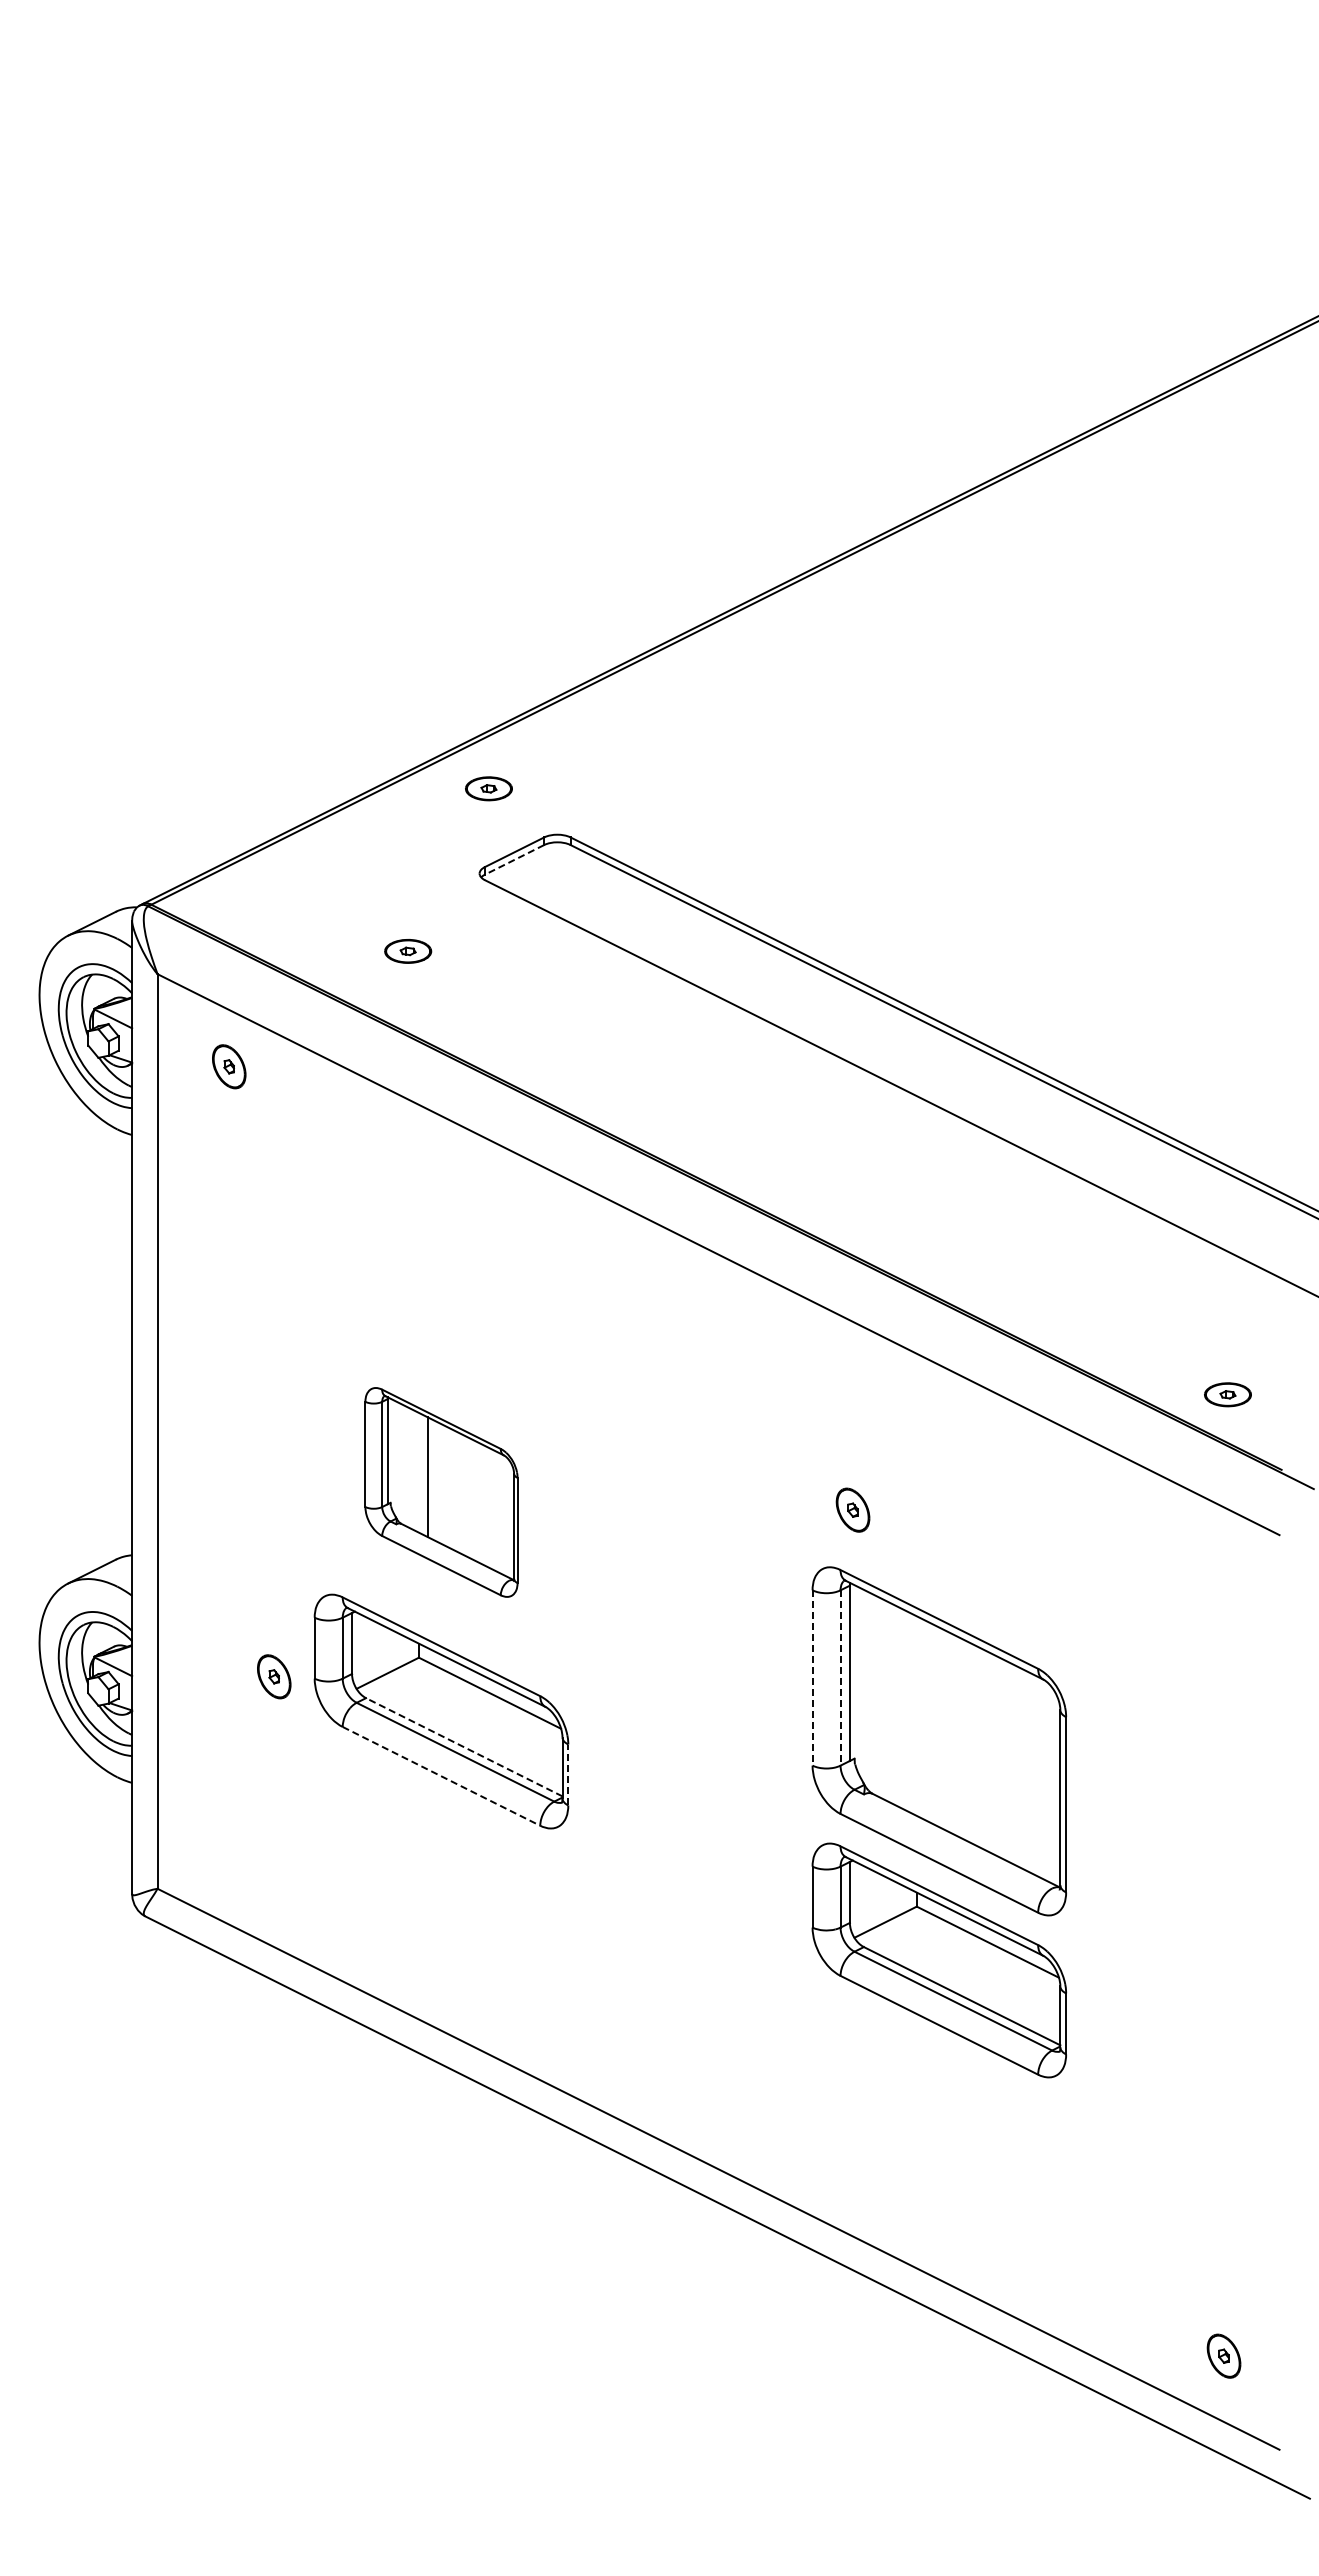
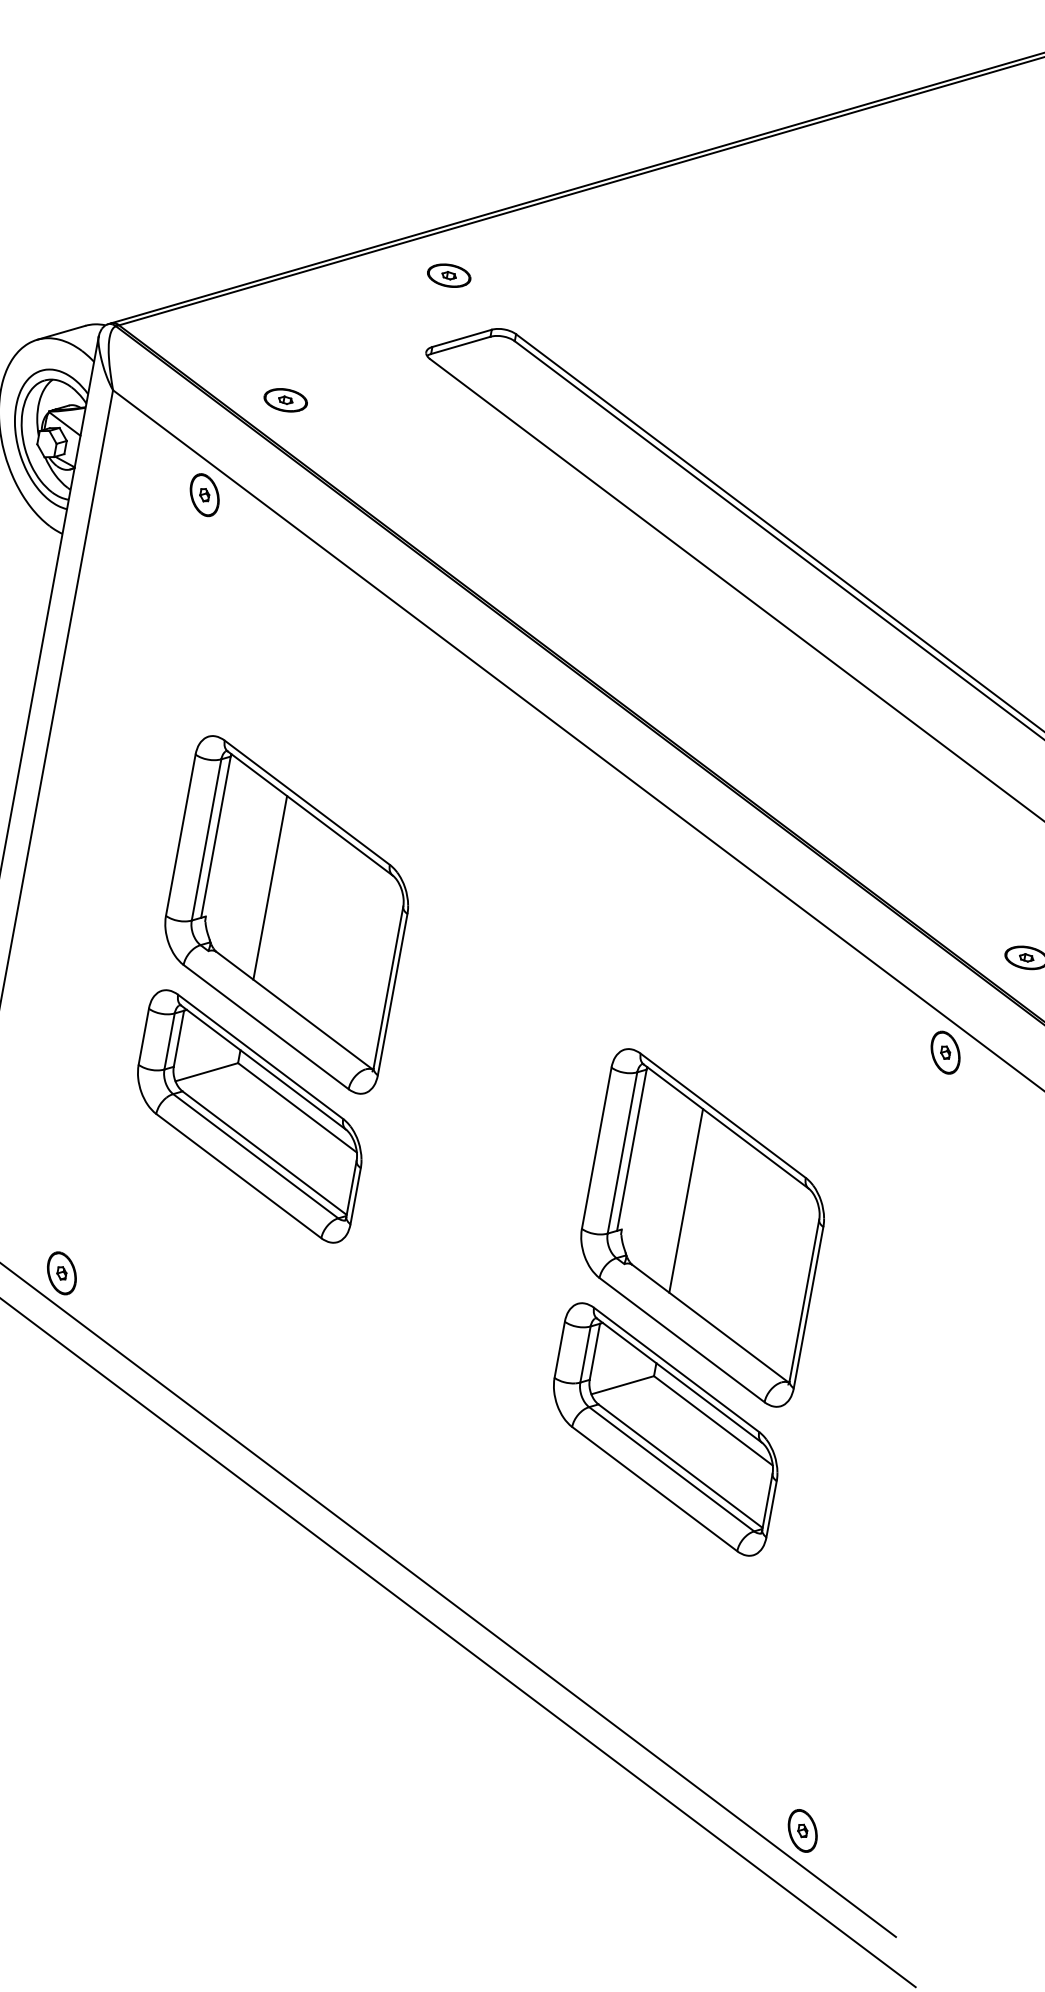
line: (514, 860) -> (460, 345), dashed -> solid
part: (408, 951) -> (286, 400), moved
part: (229, 1066) -> (205, 494), moved
part: (441, 1492) -> (286, 914), size x1.67
part: (852, 1509) -> (945, 1052), moved
part: (274, 1676) -> (62, 1273), moved
line: (812, 1677) -> (596, 1147), dashed -> solid
line: (840, 1677) -> (622, 1152), dashed -> solid
line: (916, 1715) -> (686, 1200), added
line: (464, 1747) -> (264, 1153), dashed -> solid
line: (568, 1774) -> (355, 1195), dashed -> solid
line: (441, 1776) -> (238, 1176), dashed -> solid
part: (1223, 2355) -> (802, 1830), moved

